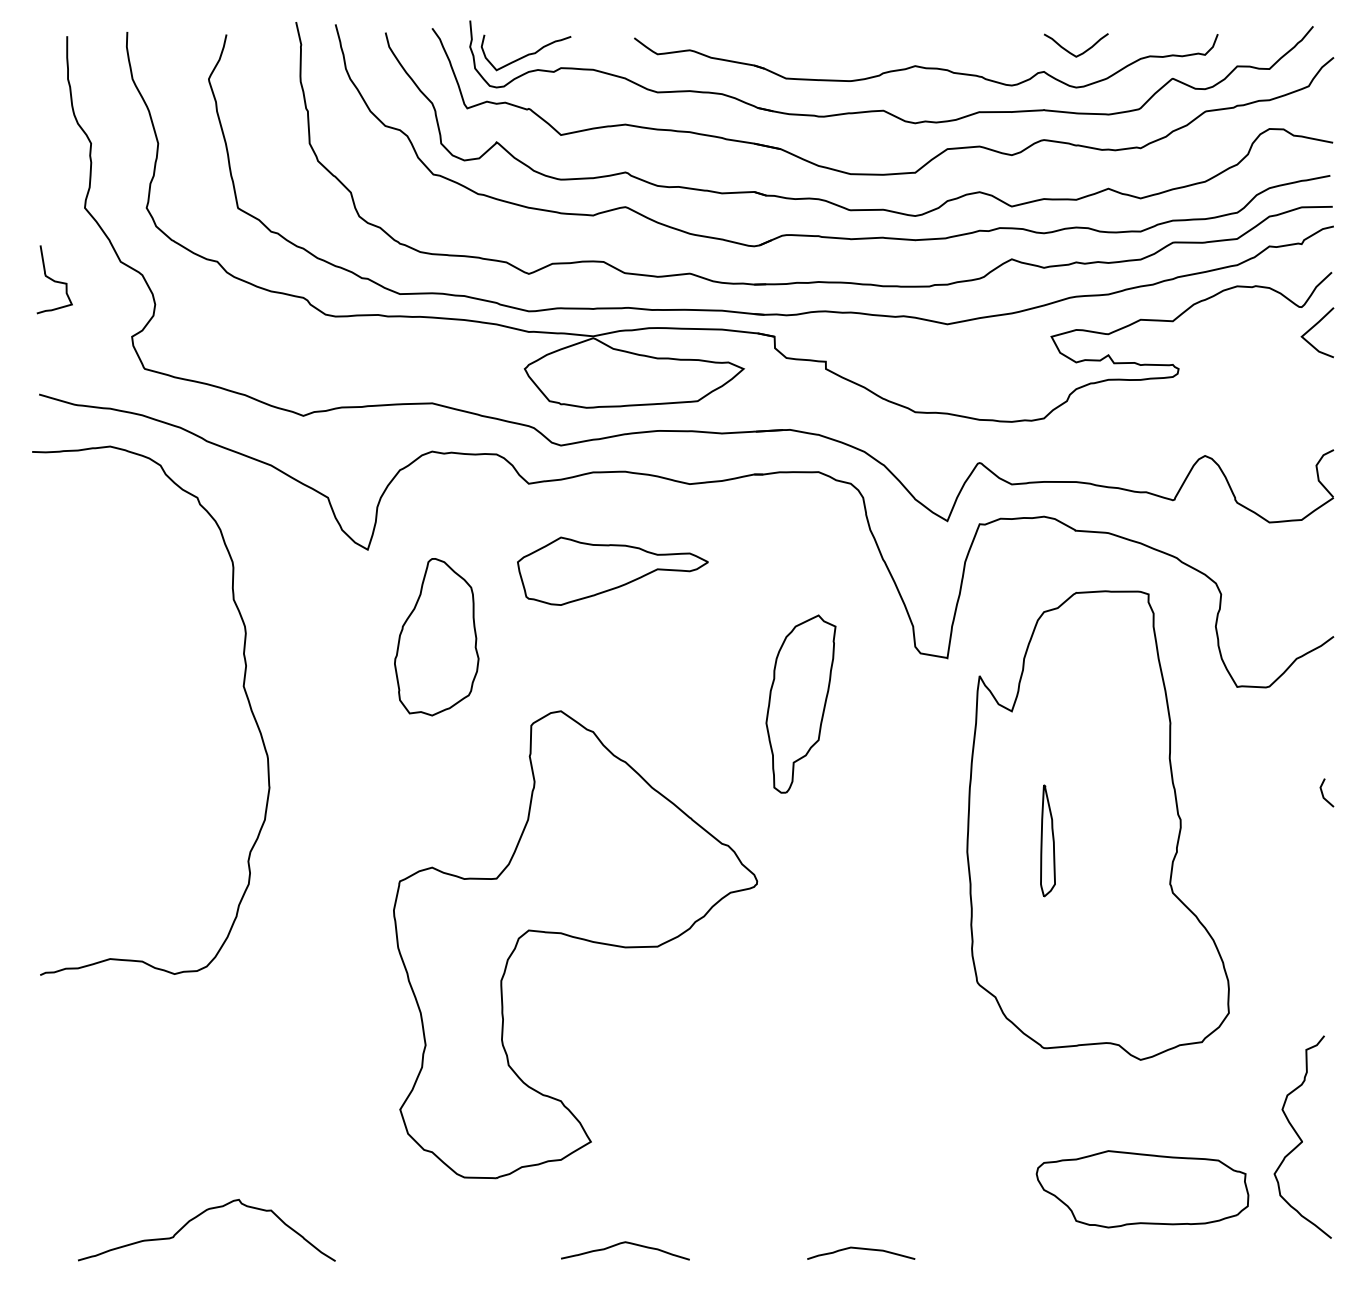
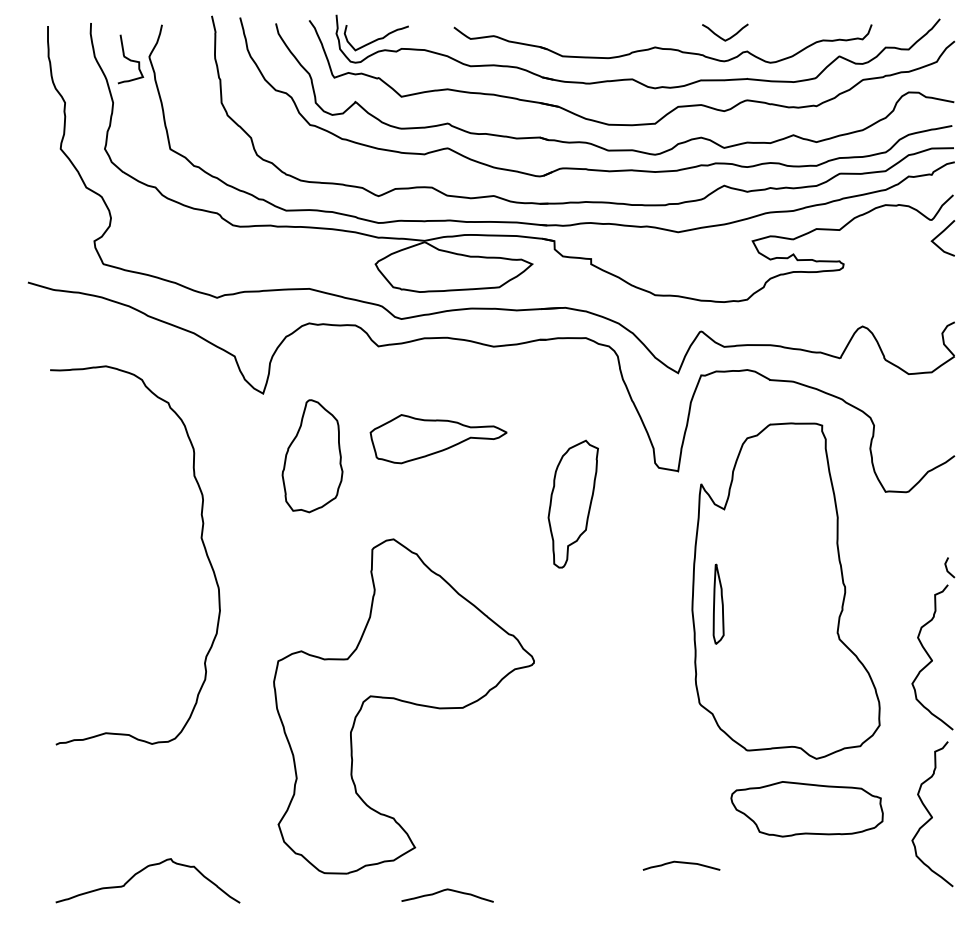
curve: (1071, 52) -> (721, 37), moved
curve: (53, 279) -> (129, 59), moved
part: (612, 570) -> (438, 438), moved
curve: (242, 686) -> (200, 538), moved
part: (1047, 840) -> (718, 603), moved
curve: (1300, 918) -> (930, 657), added
part: (575, 944) -> (404, 706), moved
part: (1142, 1189) -> (807, 809), moved
curve: (861, 1249) -> (681, 863), moved

